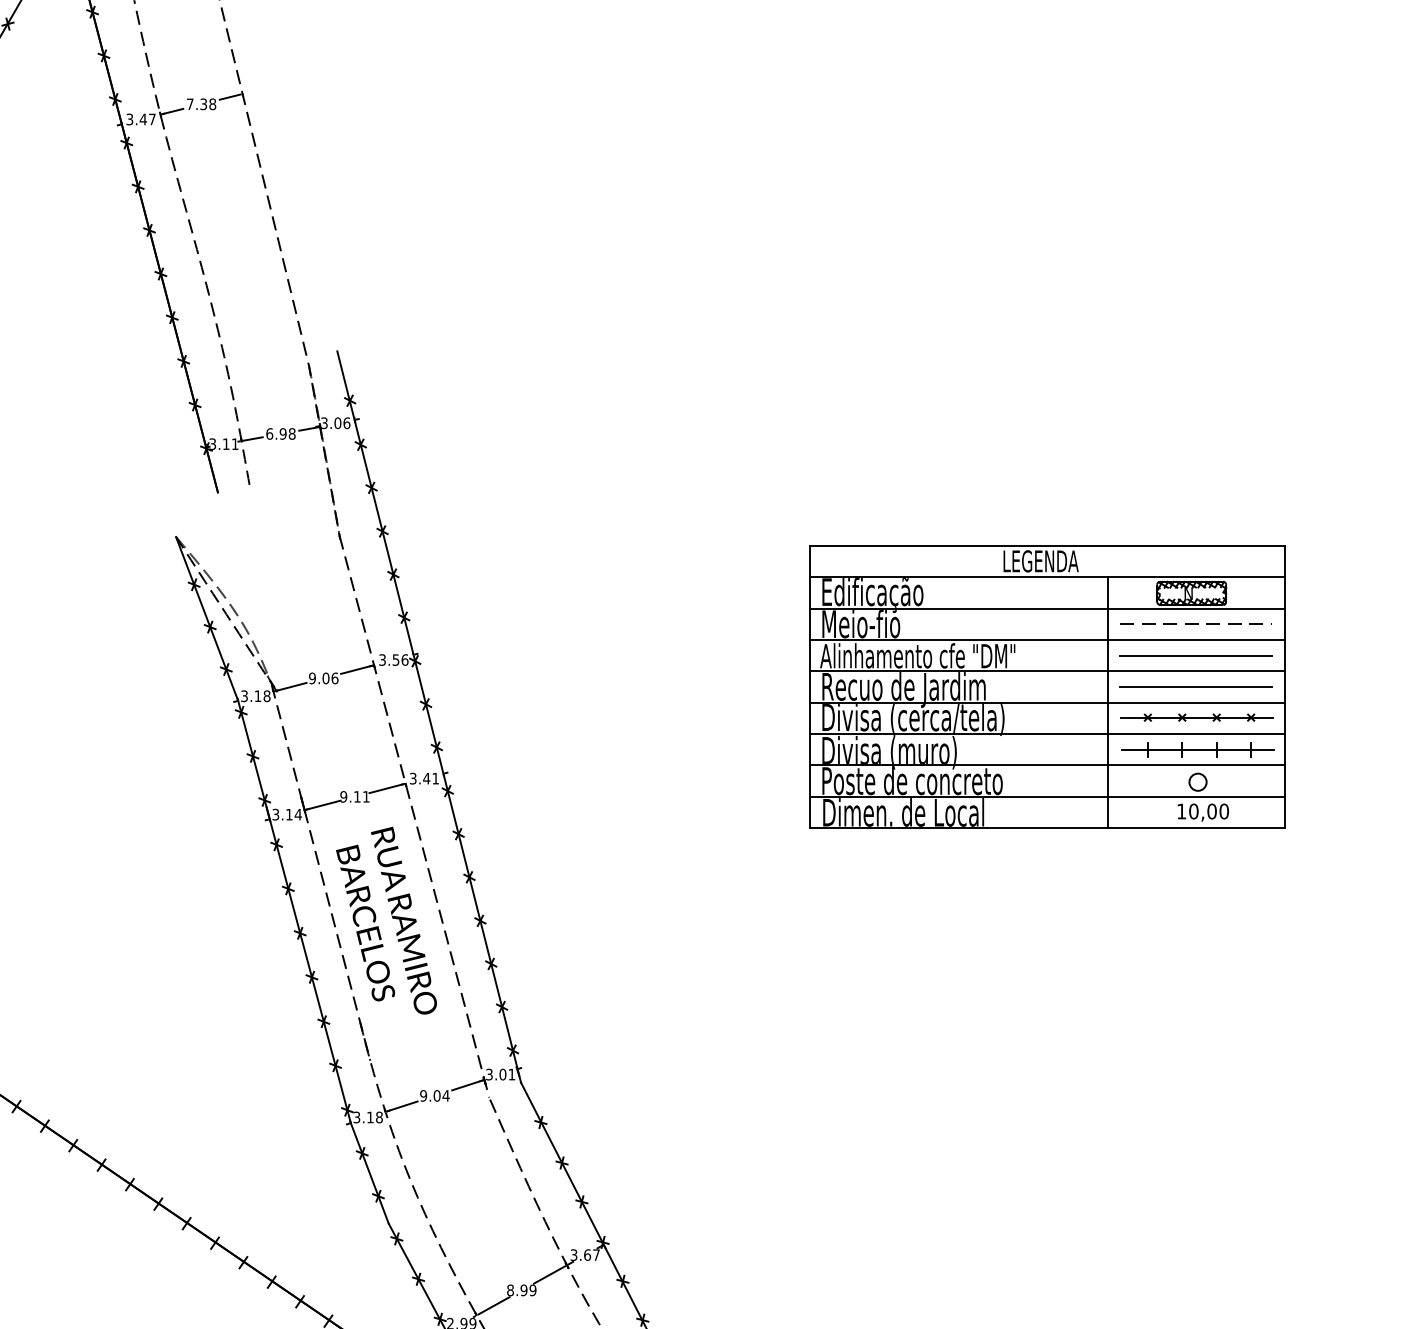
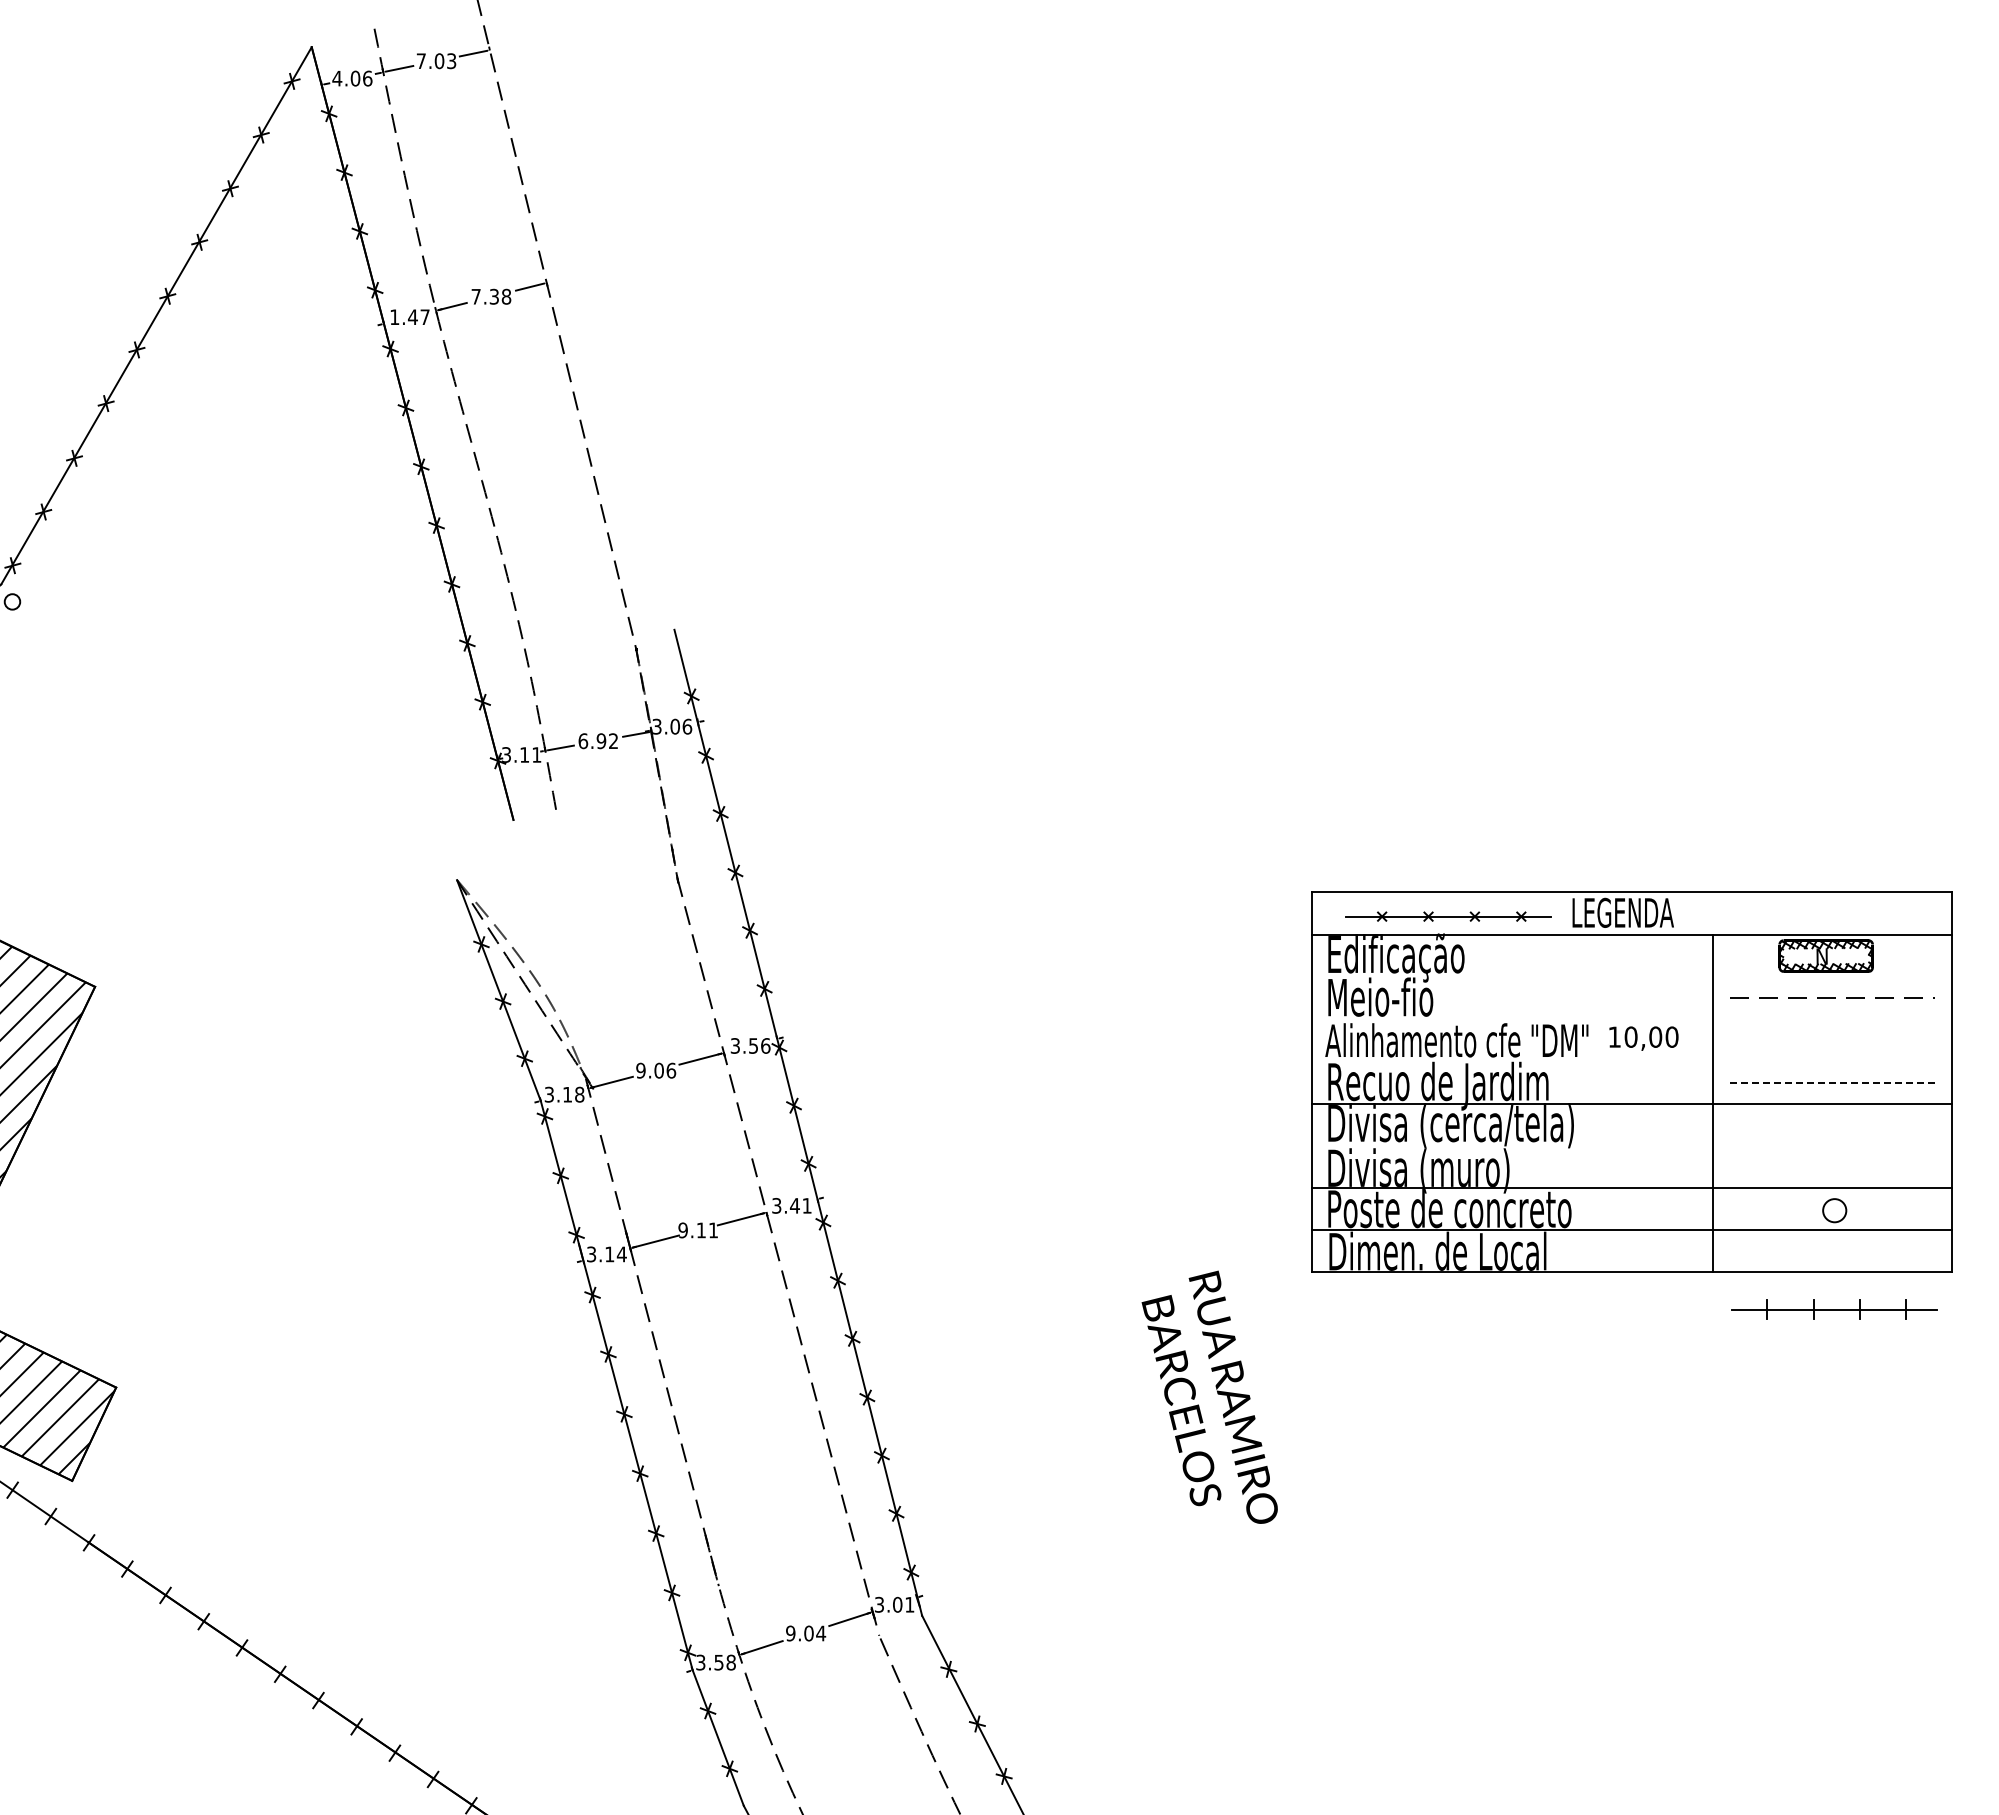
text: (129, 119) -> (394, 317), 3.47 -> 1.47
text: (292, 434) -> (613, 741), 6.98 -> 6.92
line: (1047, 608) -> (1631, 976), removed
line: (1047, 640) -> (1631, 1019), removed
line: (1195, 655) -> (1831, 1040), removed
line: (1047, 671) -> (1631, 1061), removed
line: (1196, 687) -> (1832, 1082), solid -> dashed
part: (1197, 717) -> (1448, 916), moved
line: (1047, 733) -> (1631, 1145), removed
part: (1197, 750) -> (1834, 1309), moved
text: (1203, 812) -> (1643, 1038), moved
text: (386, 920) -> (1209, 1396), moved
text: (370, 1117) -> (718, 1662), 3.18 -> 3.58

